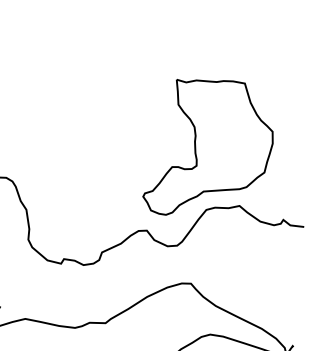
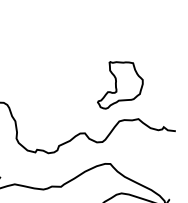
part: (208, 147) -> (120, 85), size x0.6

